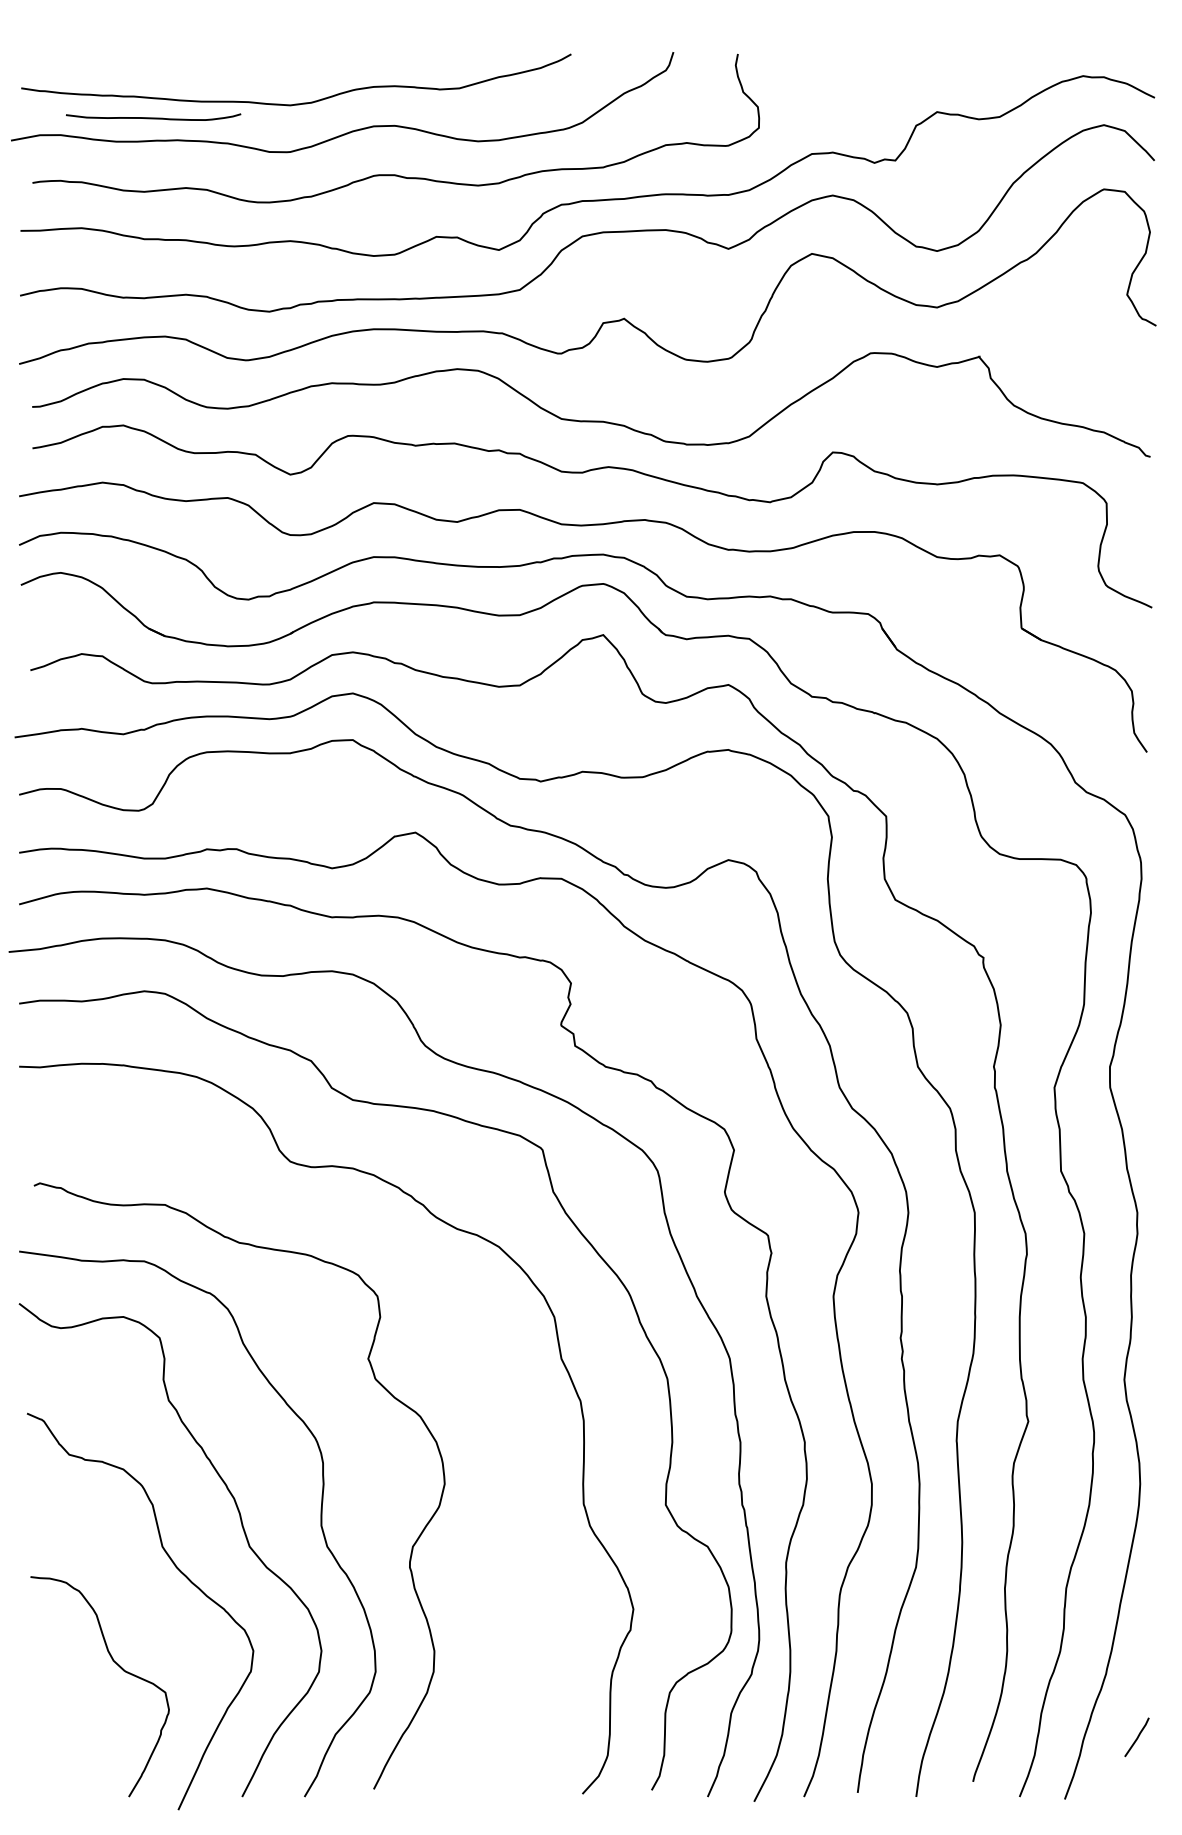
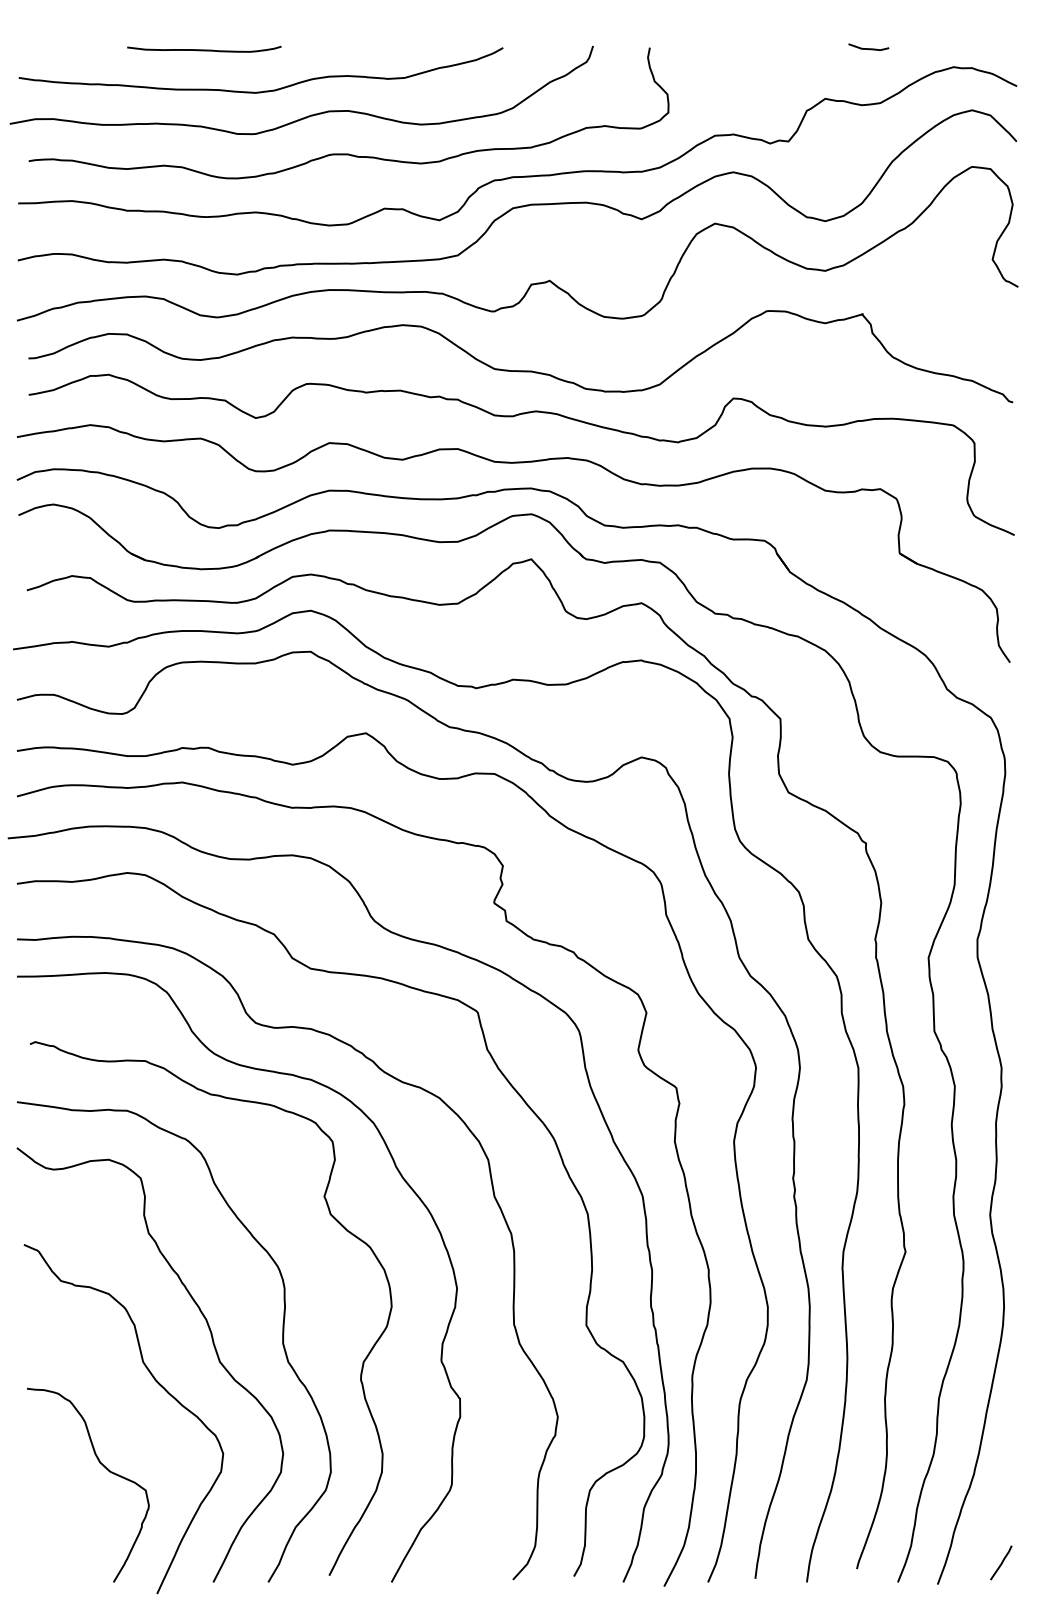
line: (986, 54) -> (868, 48), added
curve: (153, 117) -> (204, 49), moved
curve: (451, 1330) -> (397, 1171), added
line: (1137, 1736) -> (1001, 1562), moved

